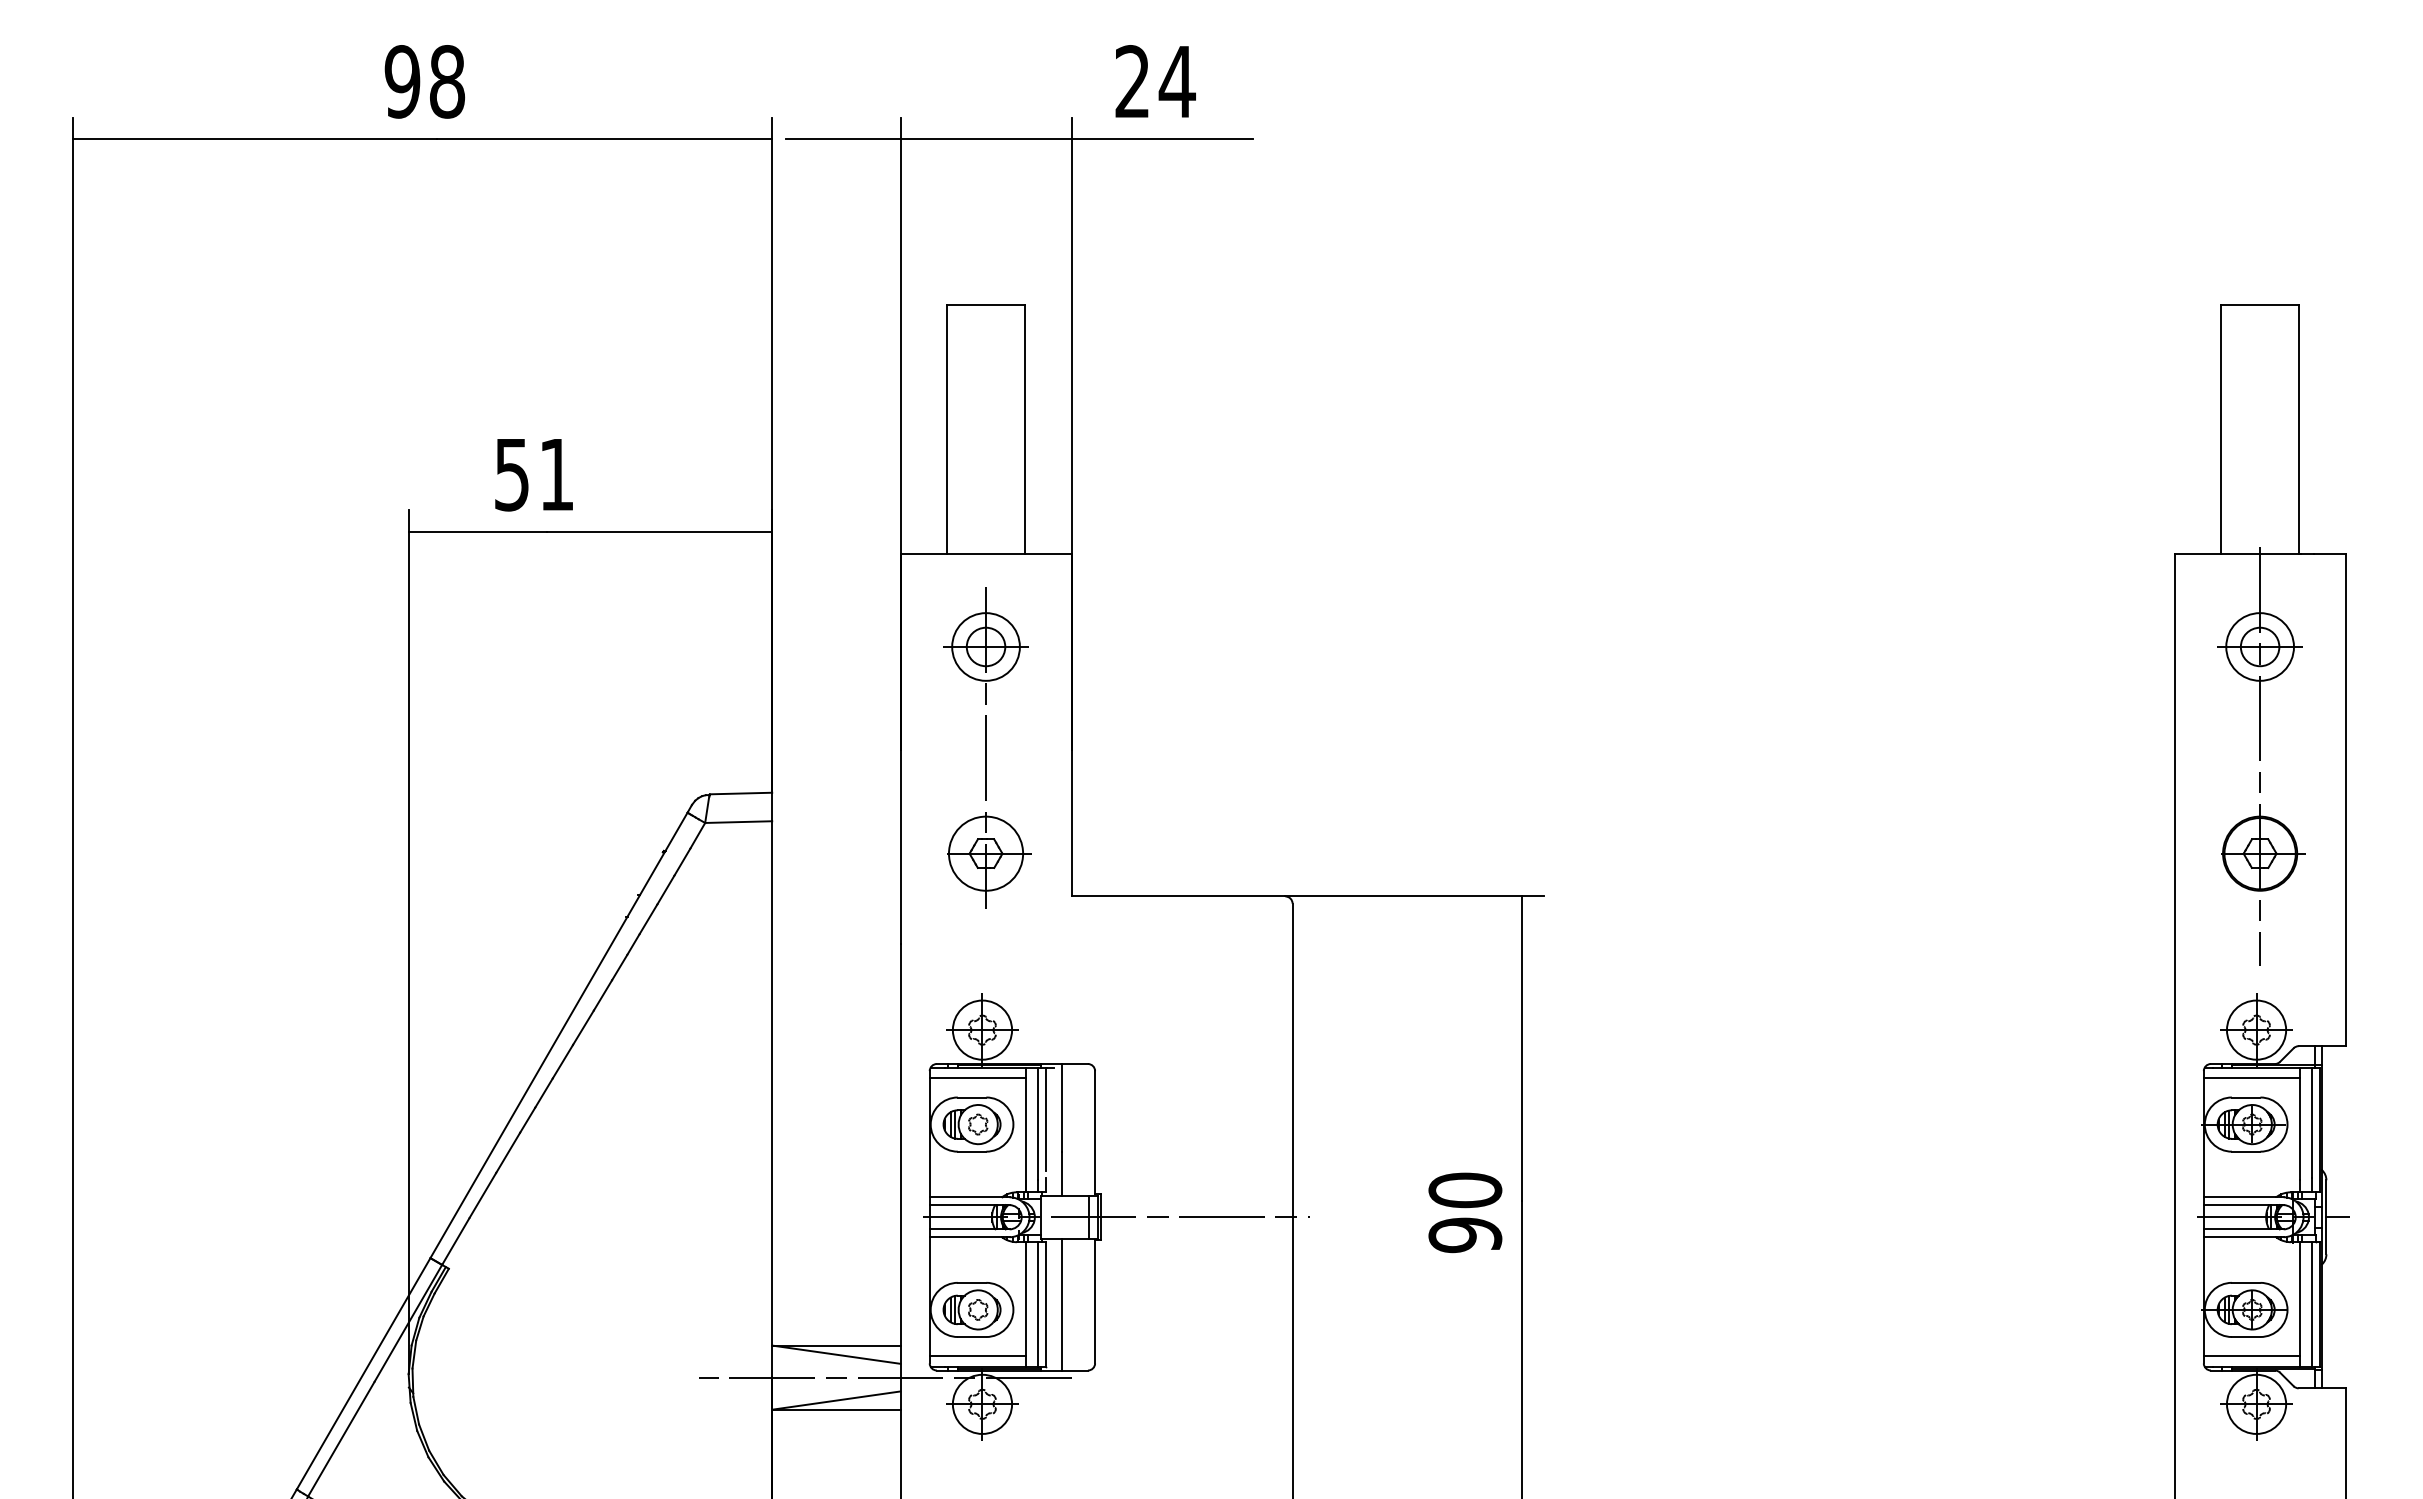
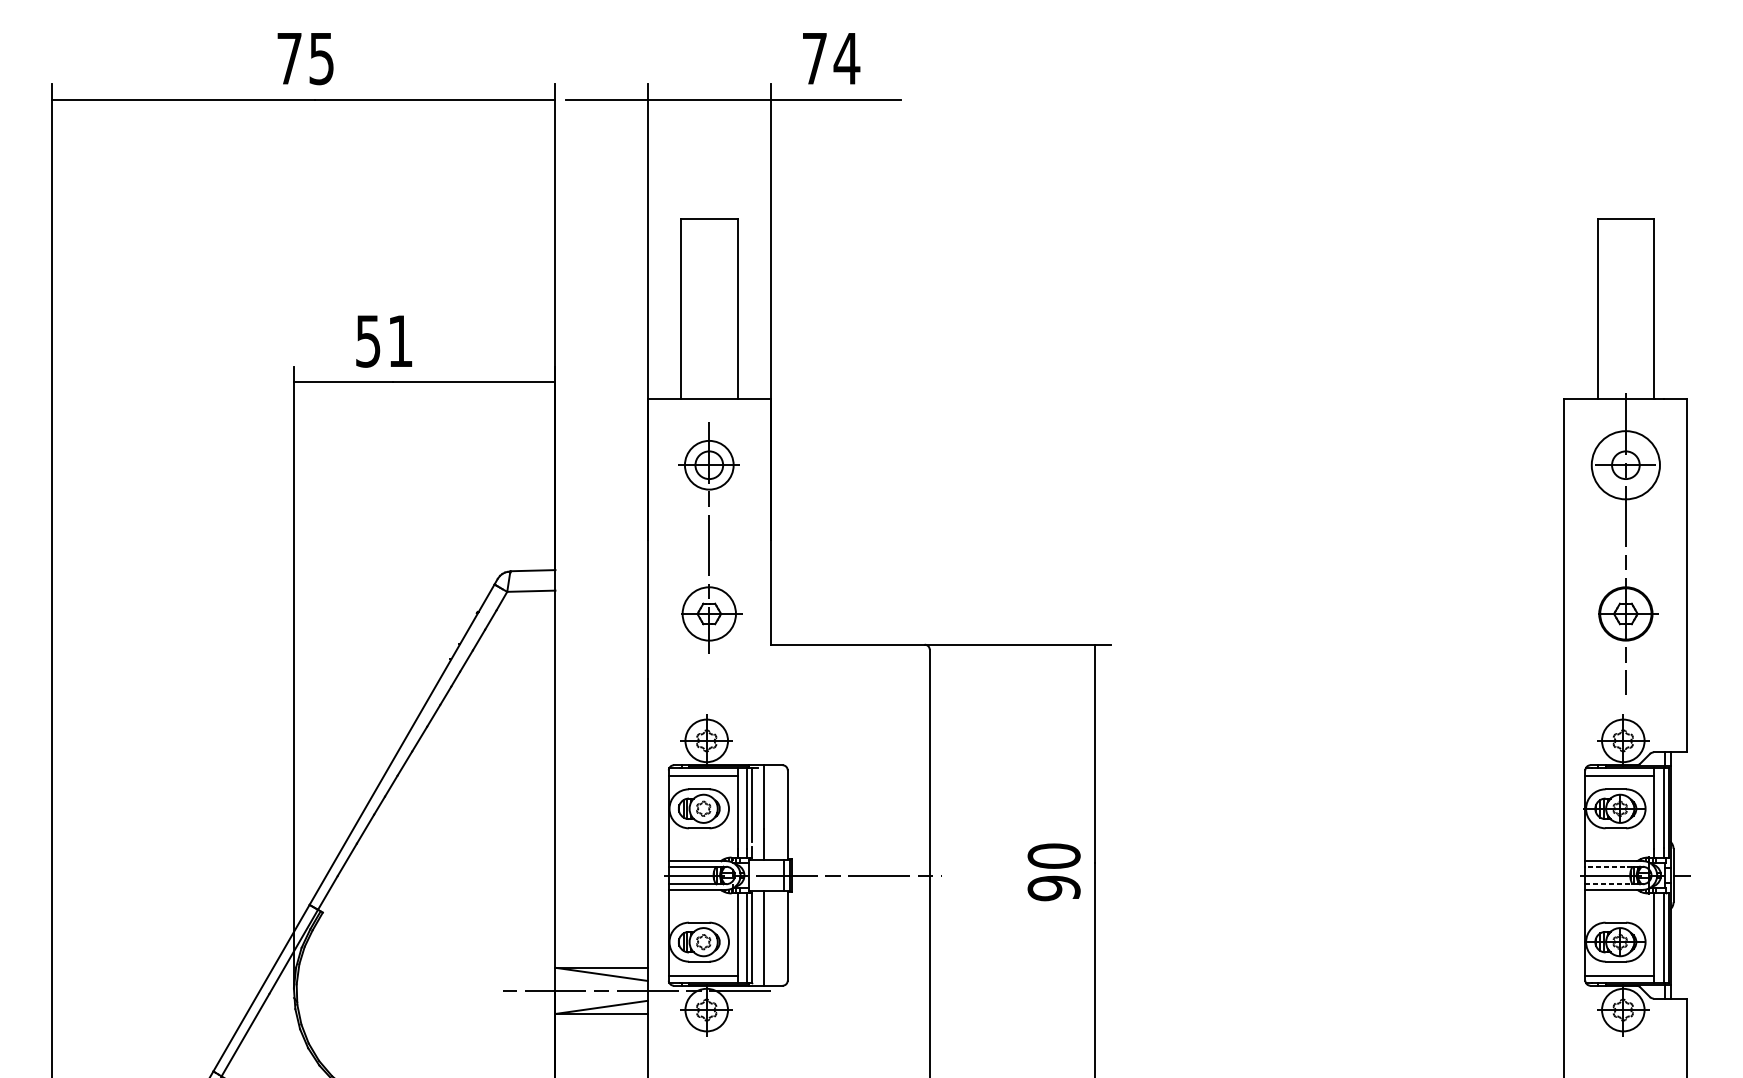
text: (424, 81) -> (305, 58), 98 -> 75
text: (1132, 81) -> (814, 58), 24 -> 74
circle: (2259, 646) -> (1625, 464), size x1.4
line: (2236, 1205) -> (1608, 867), solid -> dashed
line: (2236, 1229) -> (1608, 884), solid -> dashed

